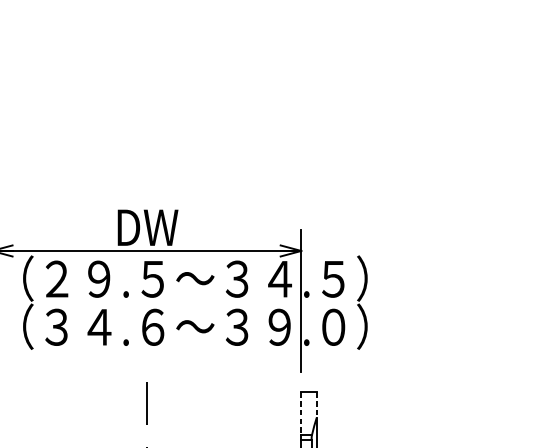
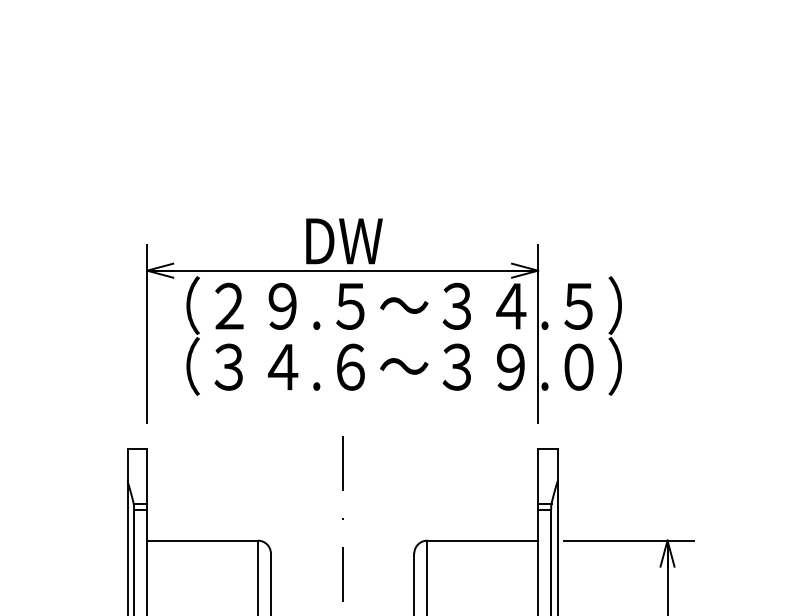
line: (316, 405) -> (557, 465), dashed -> solid
line: (301, 414) -> (538, 477), dashed -> solid

